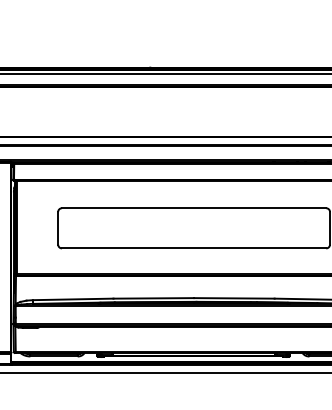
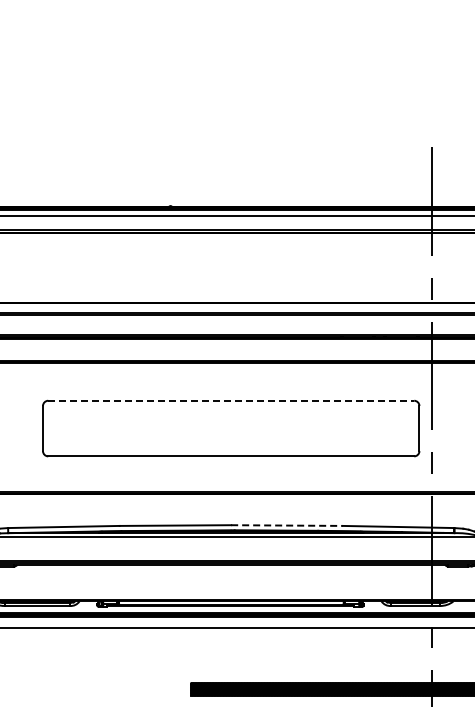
line: (194, 208) -> (231, 400), solid -> dashed
line: (234, 298) -> (286, 525), solid -> dashed

